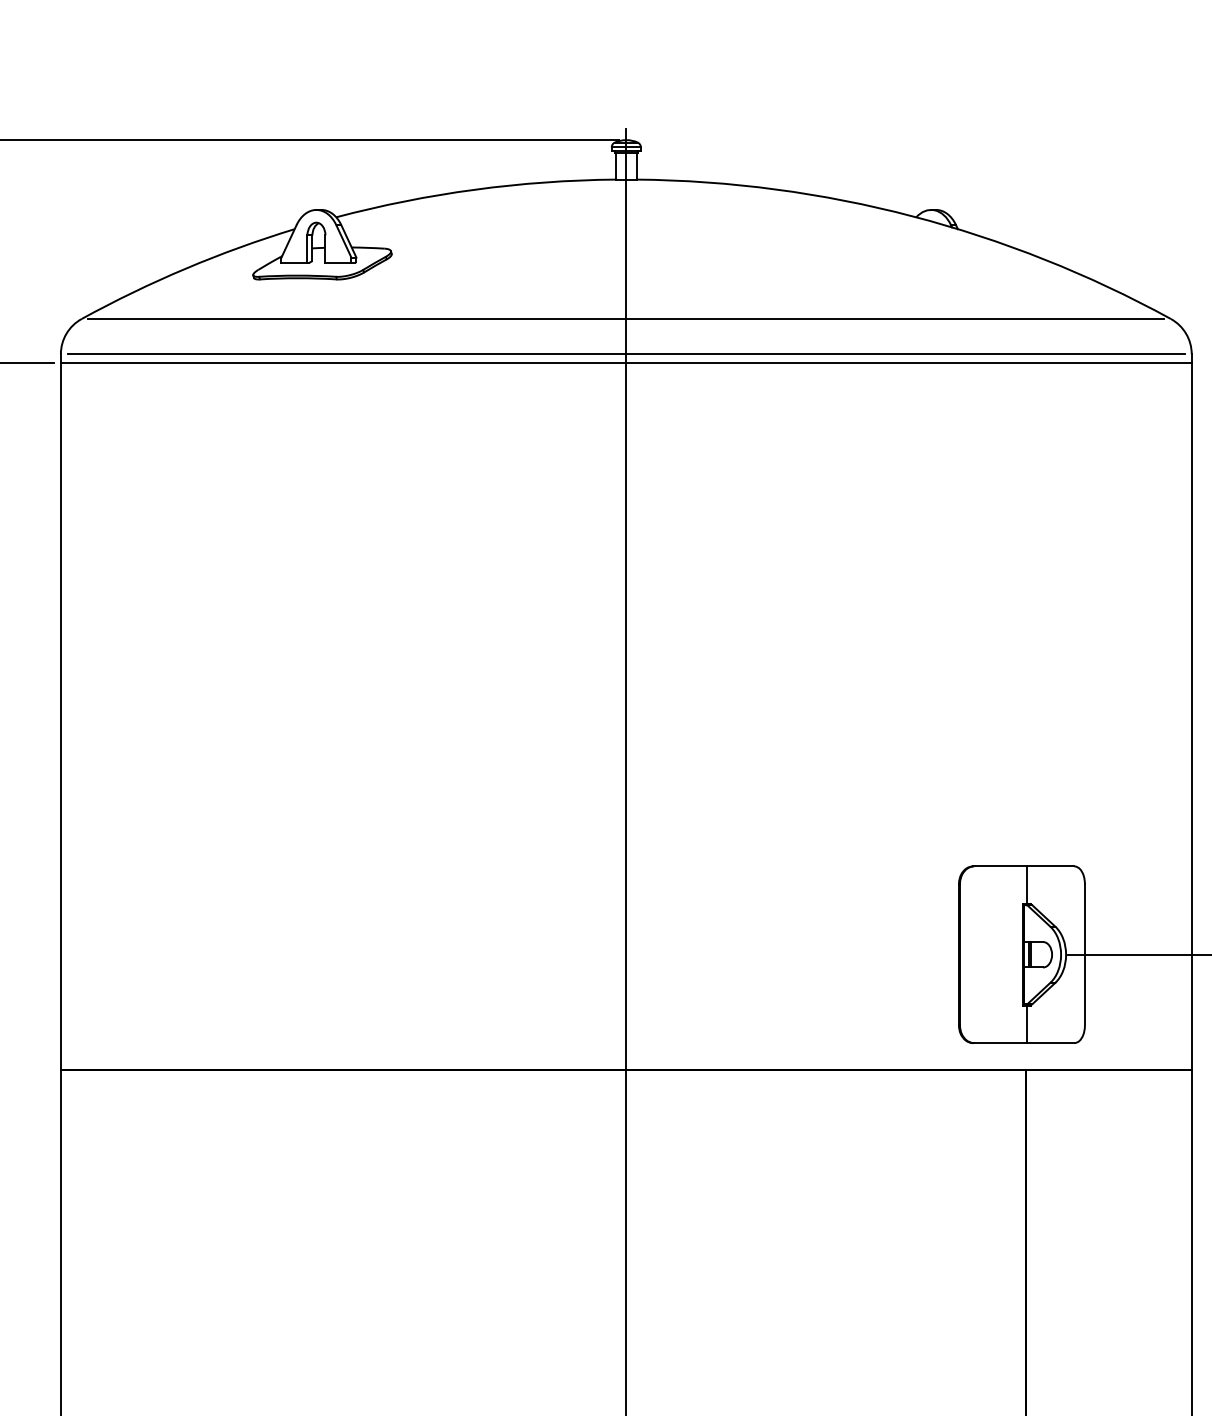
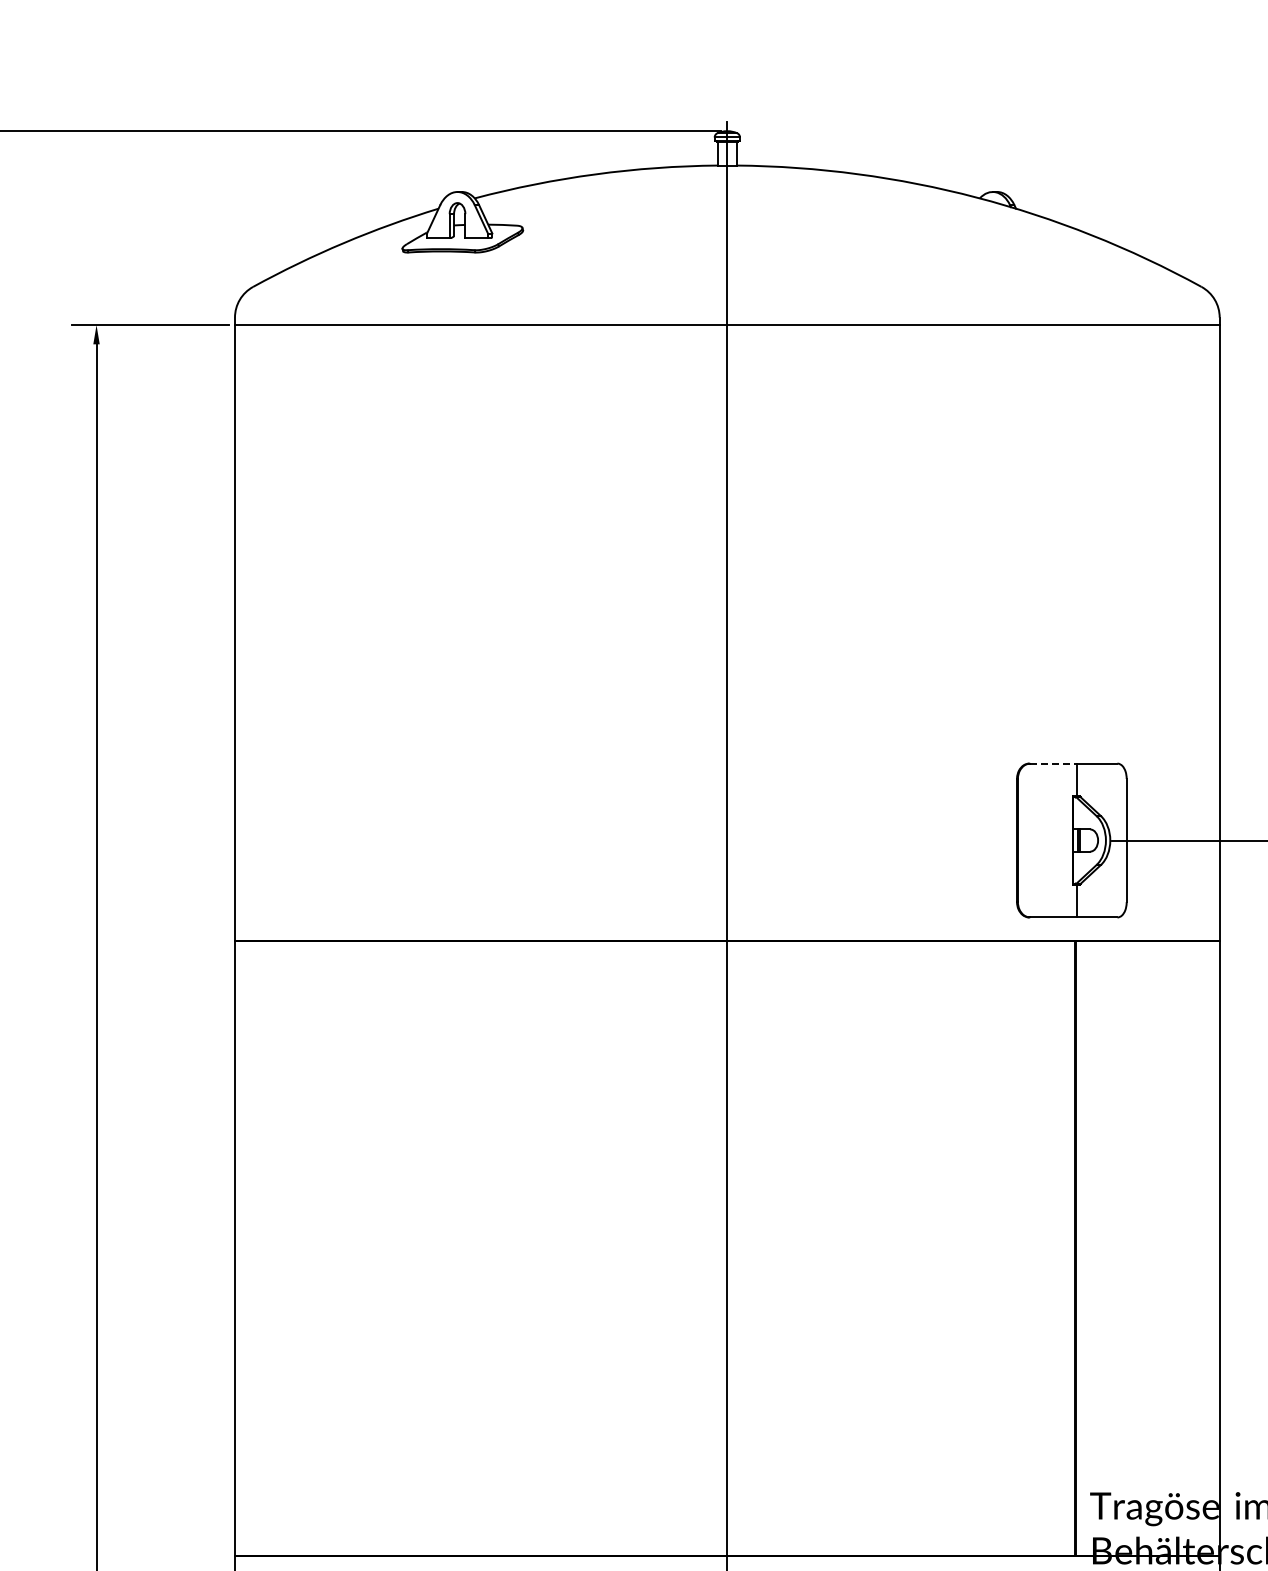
line: (626, 318) -> (727, 286), removed
line: (626, 354) -> (727, 317), removed
line: (1000, 866) -> (1053, 763), solid -> dashed

